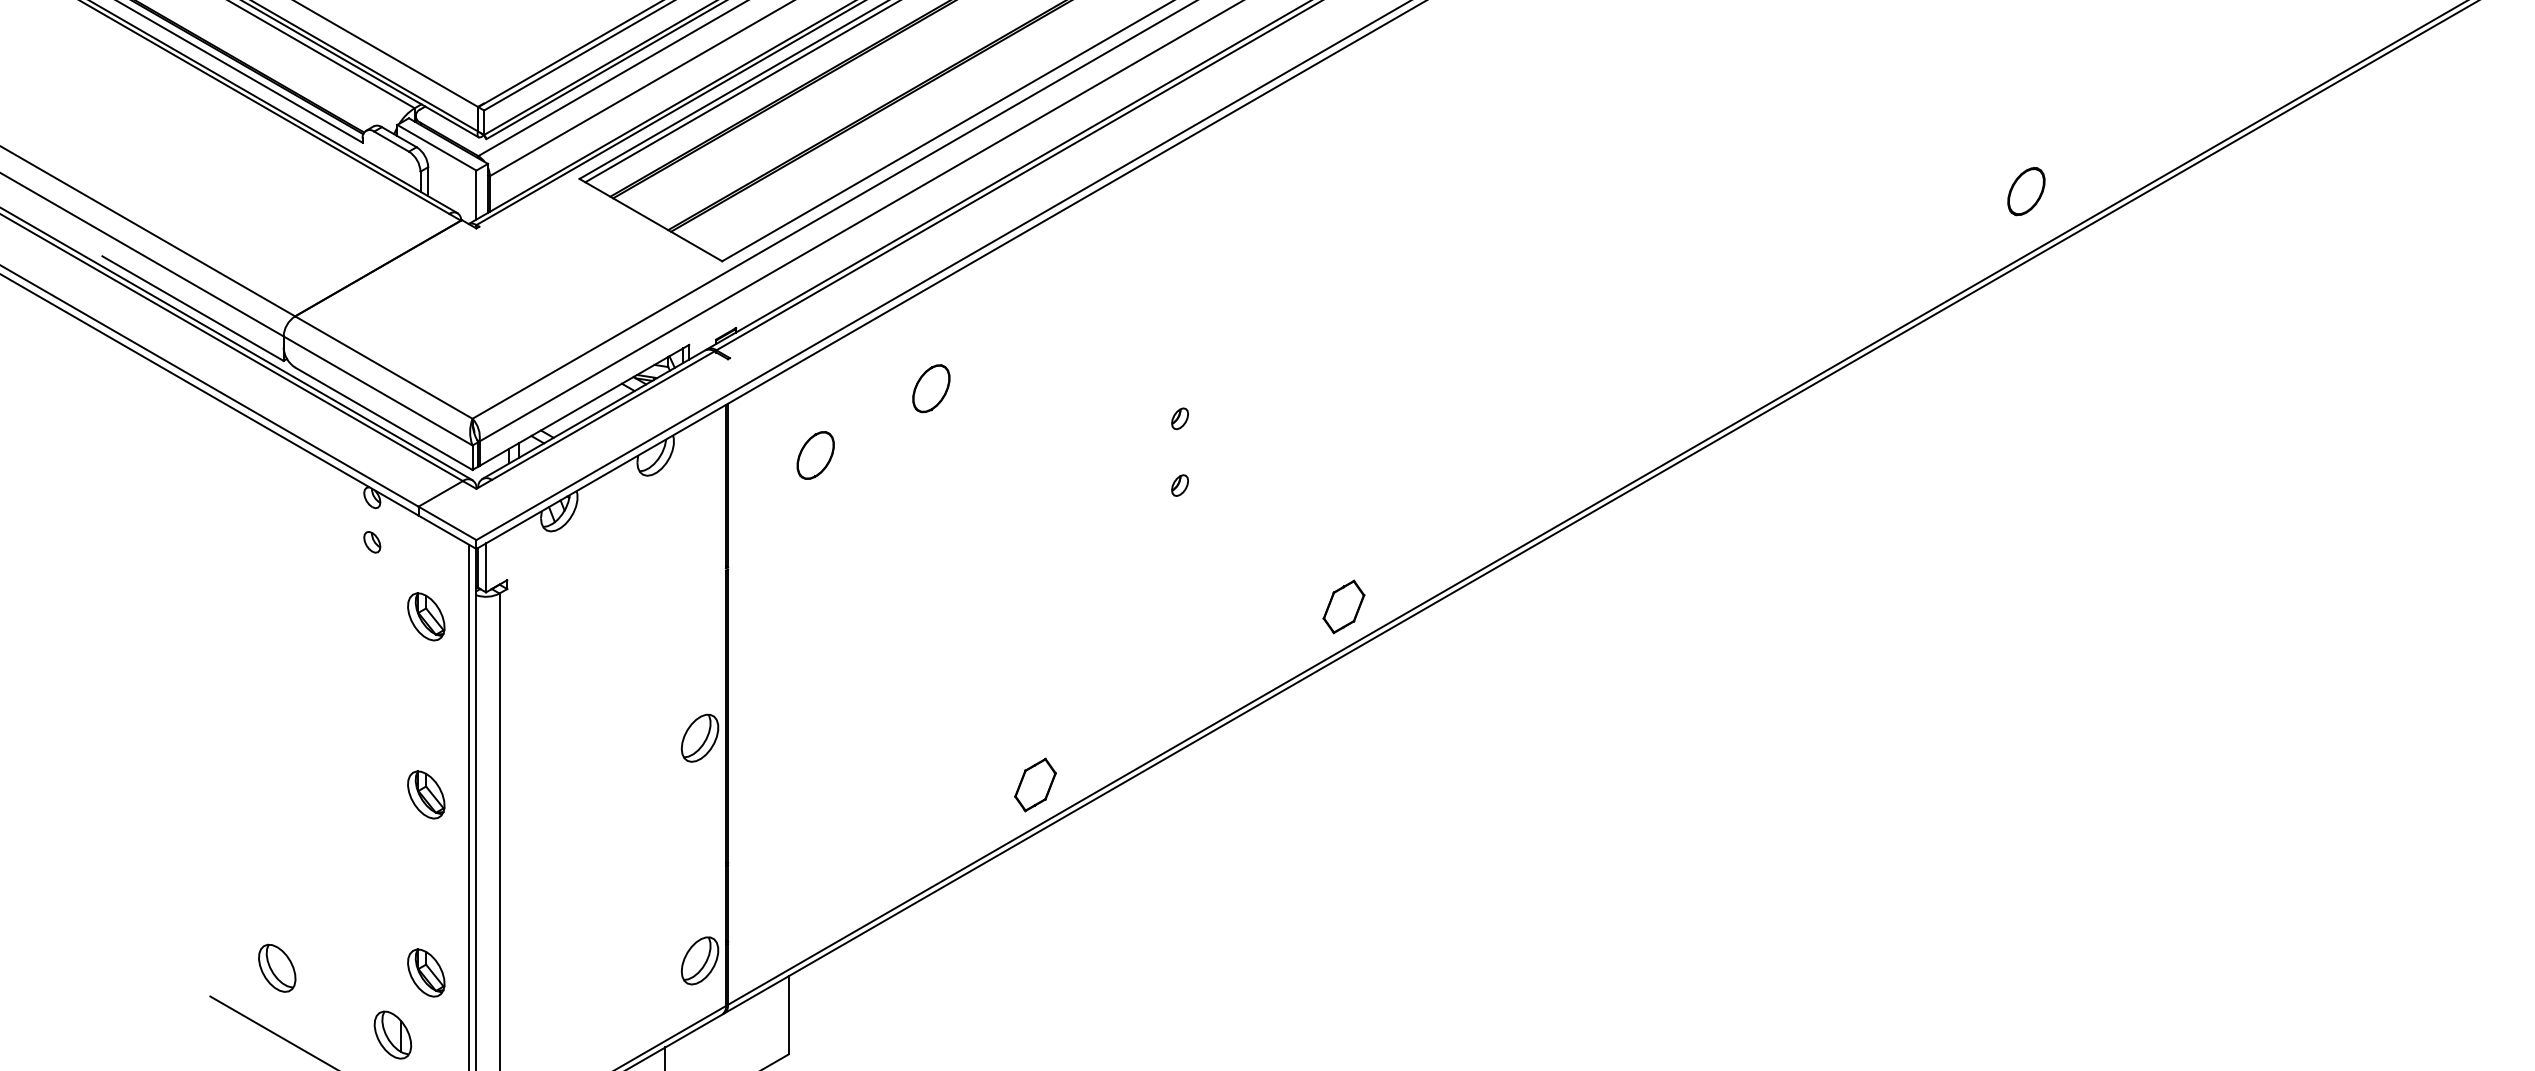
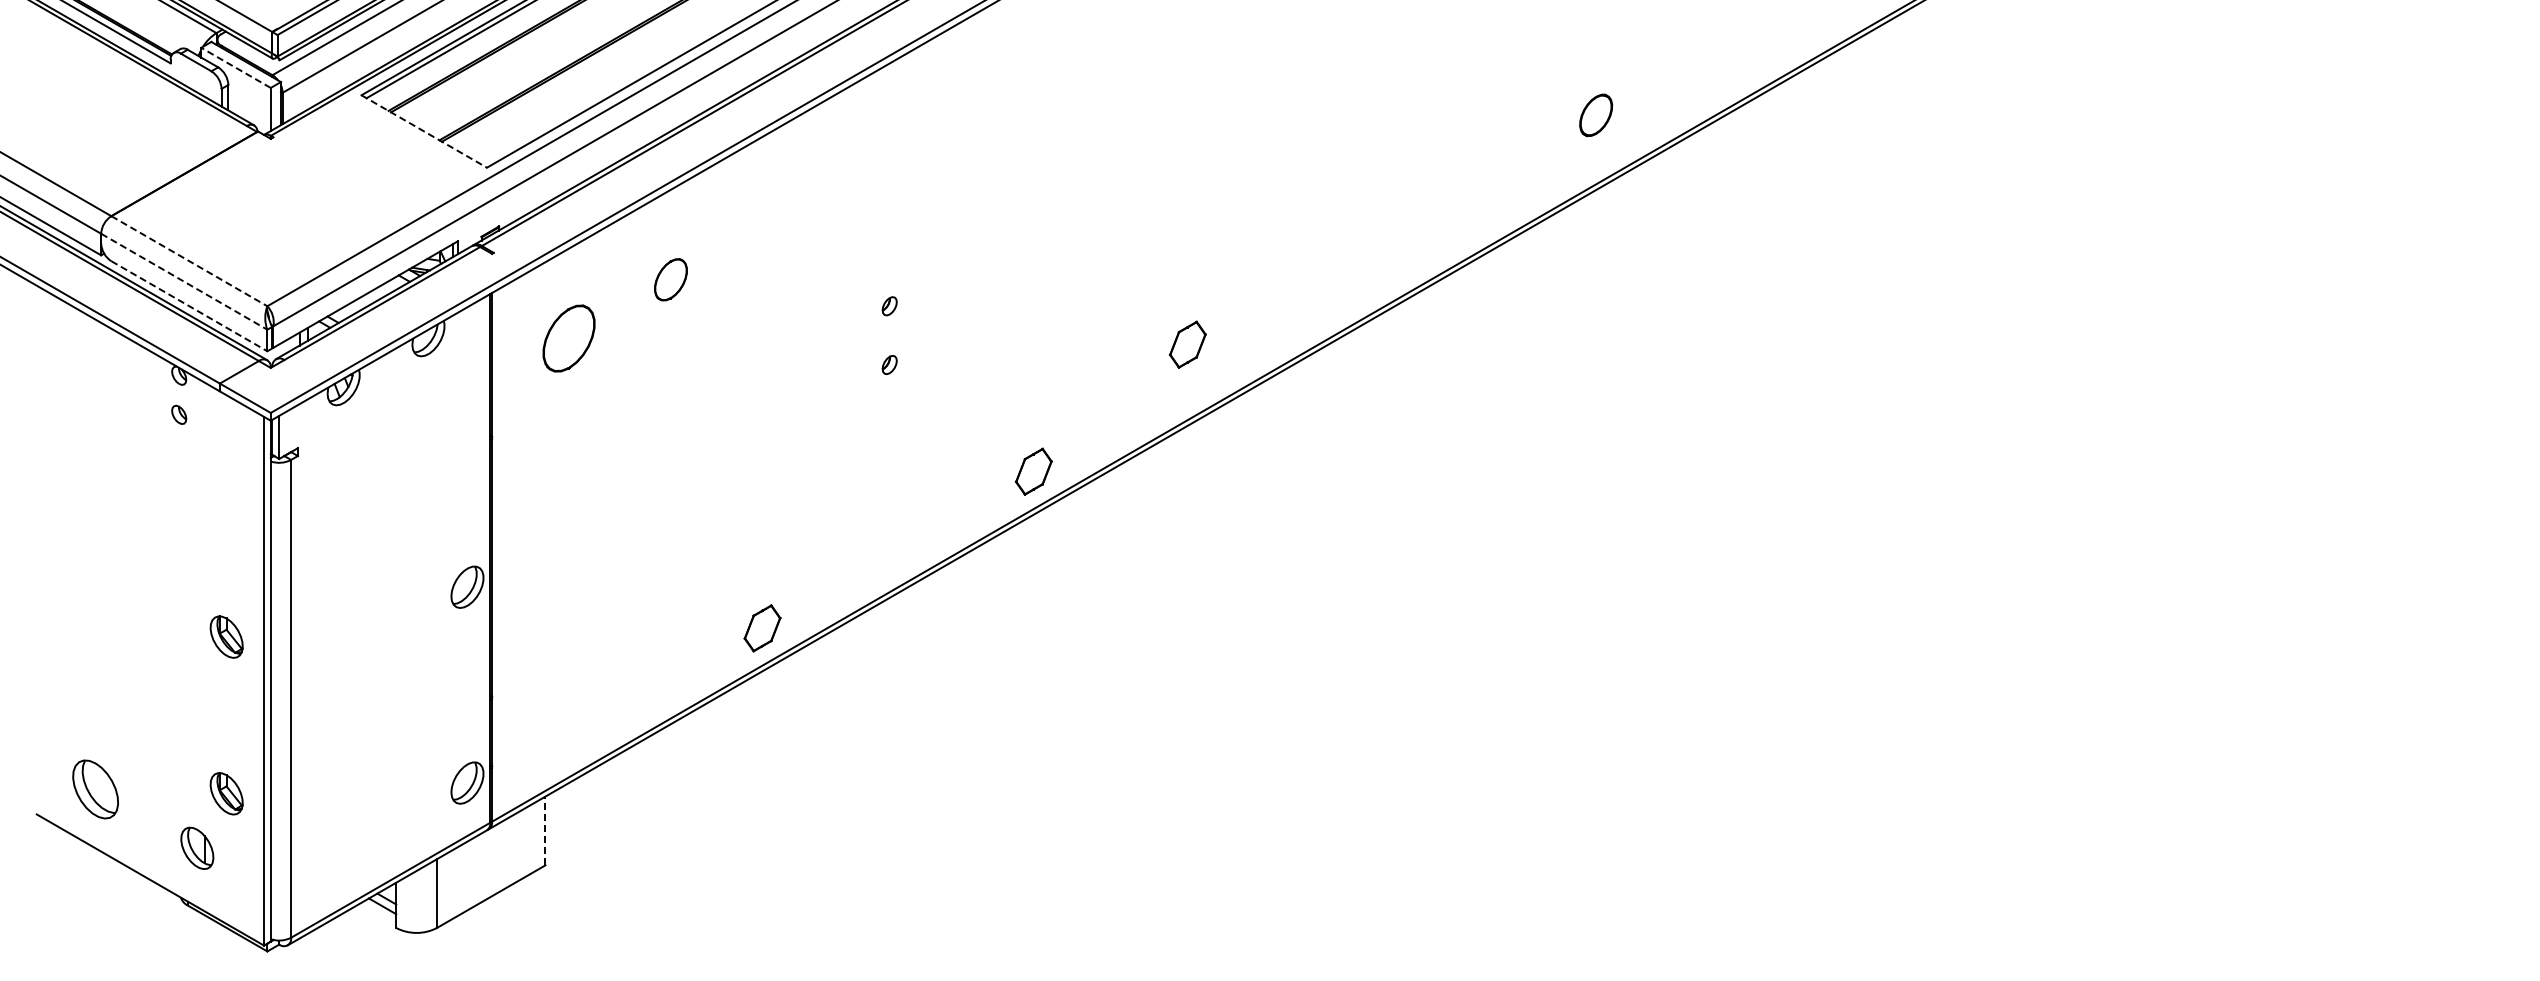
line: (436, 147) -> (235, 67), solid -> dashed
part: (2026, 191) -> (1596, 115), moved
line: (651, 220) -> (424, 131), solid -> dashed
line: (384, 367) -> (189, 261), solid -> dashed
line: (378, 390) -> (184, 281), solid -> dashed
line: (384, 419) -> (189, 306), solid -> dashed
part: (816, 455) -> (569, 338), size x1.6
part: (1518, 462) -> (1187, 344), added
part: (426, 616) -> (226, 480), removed
part: (277, 968) -> (95, 789), size x1.4
line: (788, 1014) -> (545, 830), solid -> dashed

